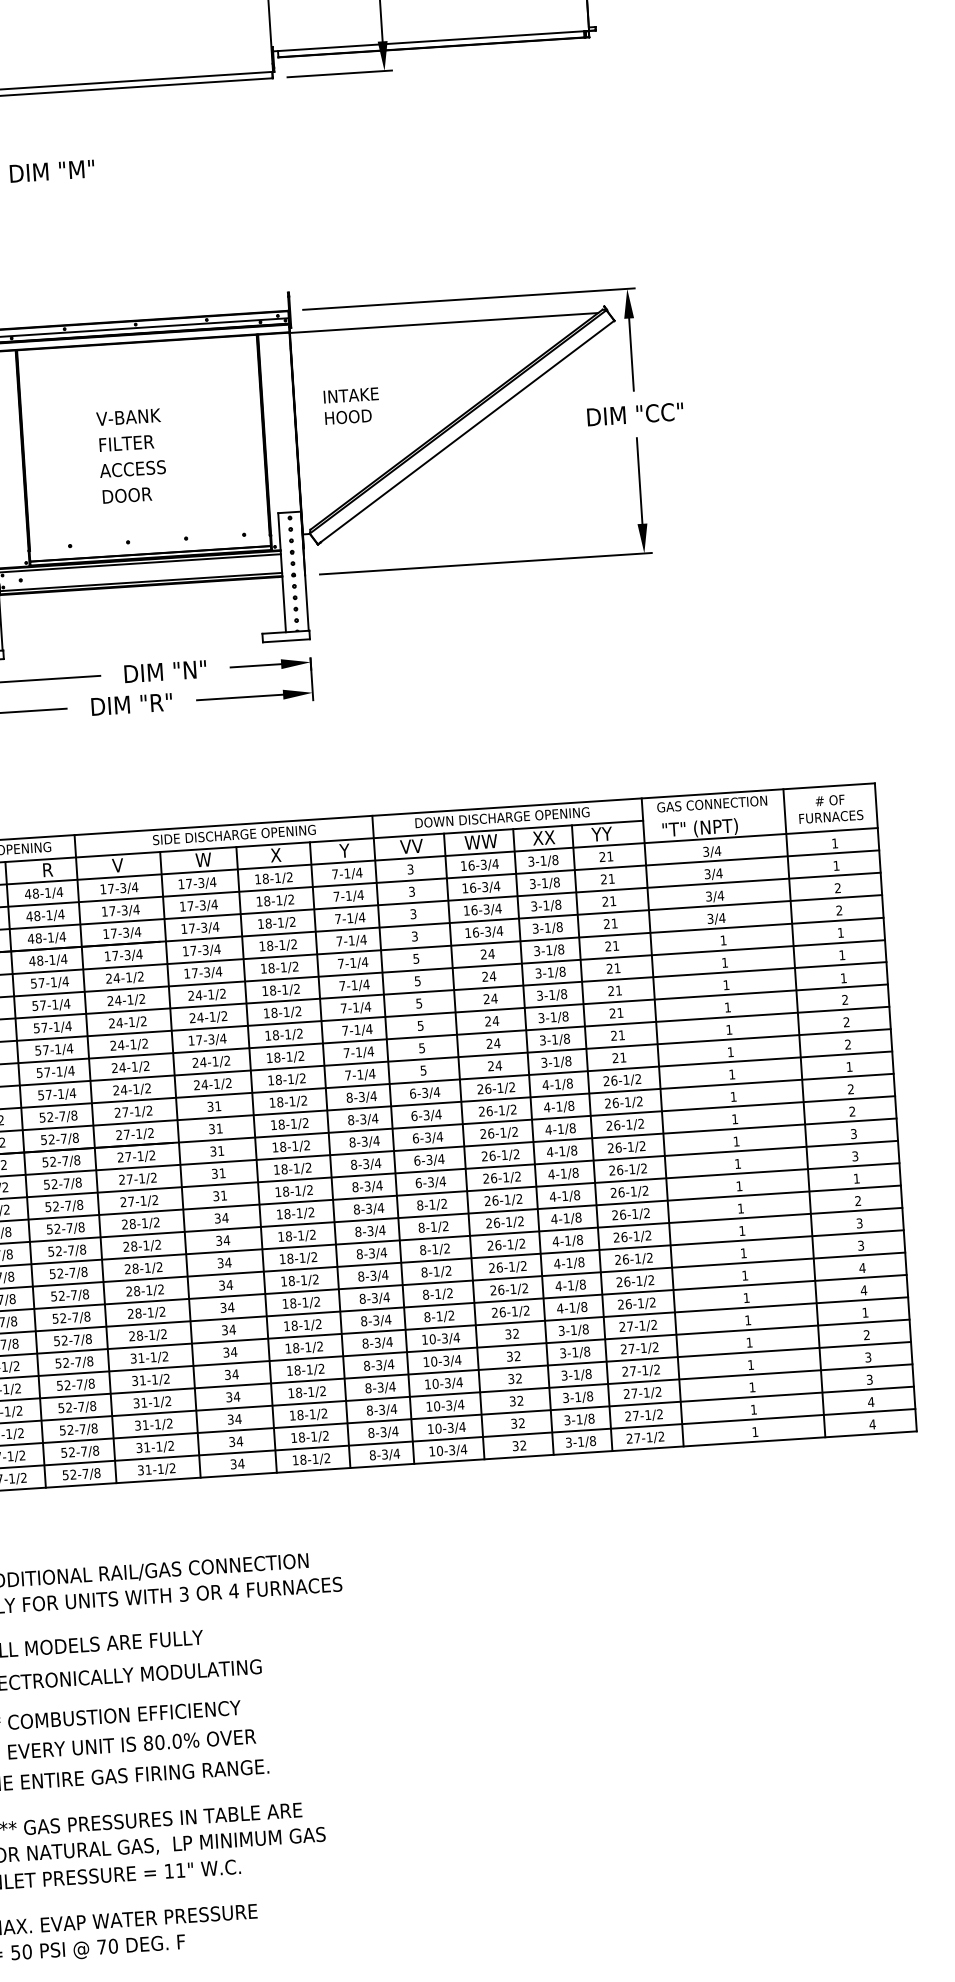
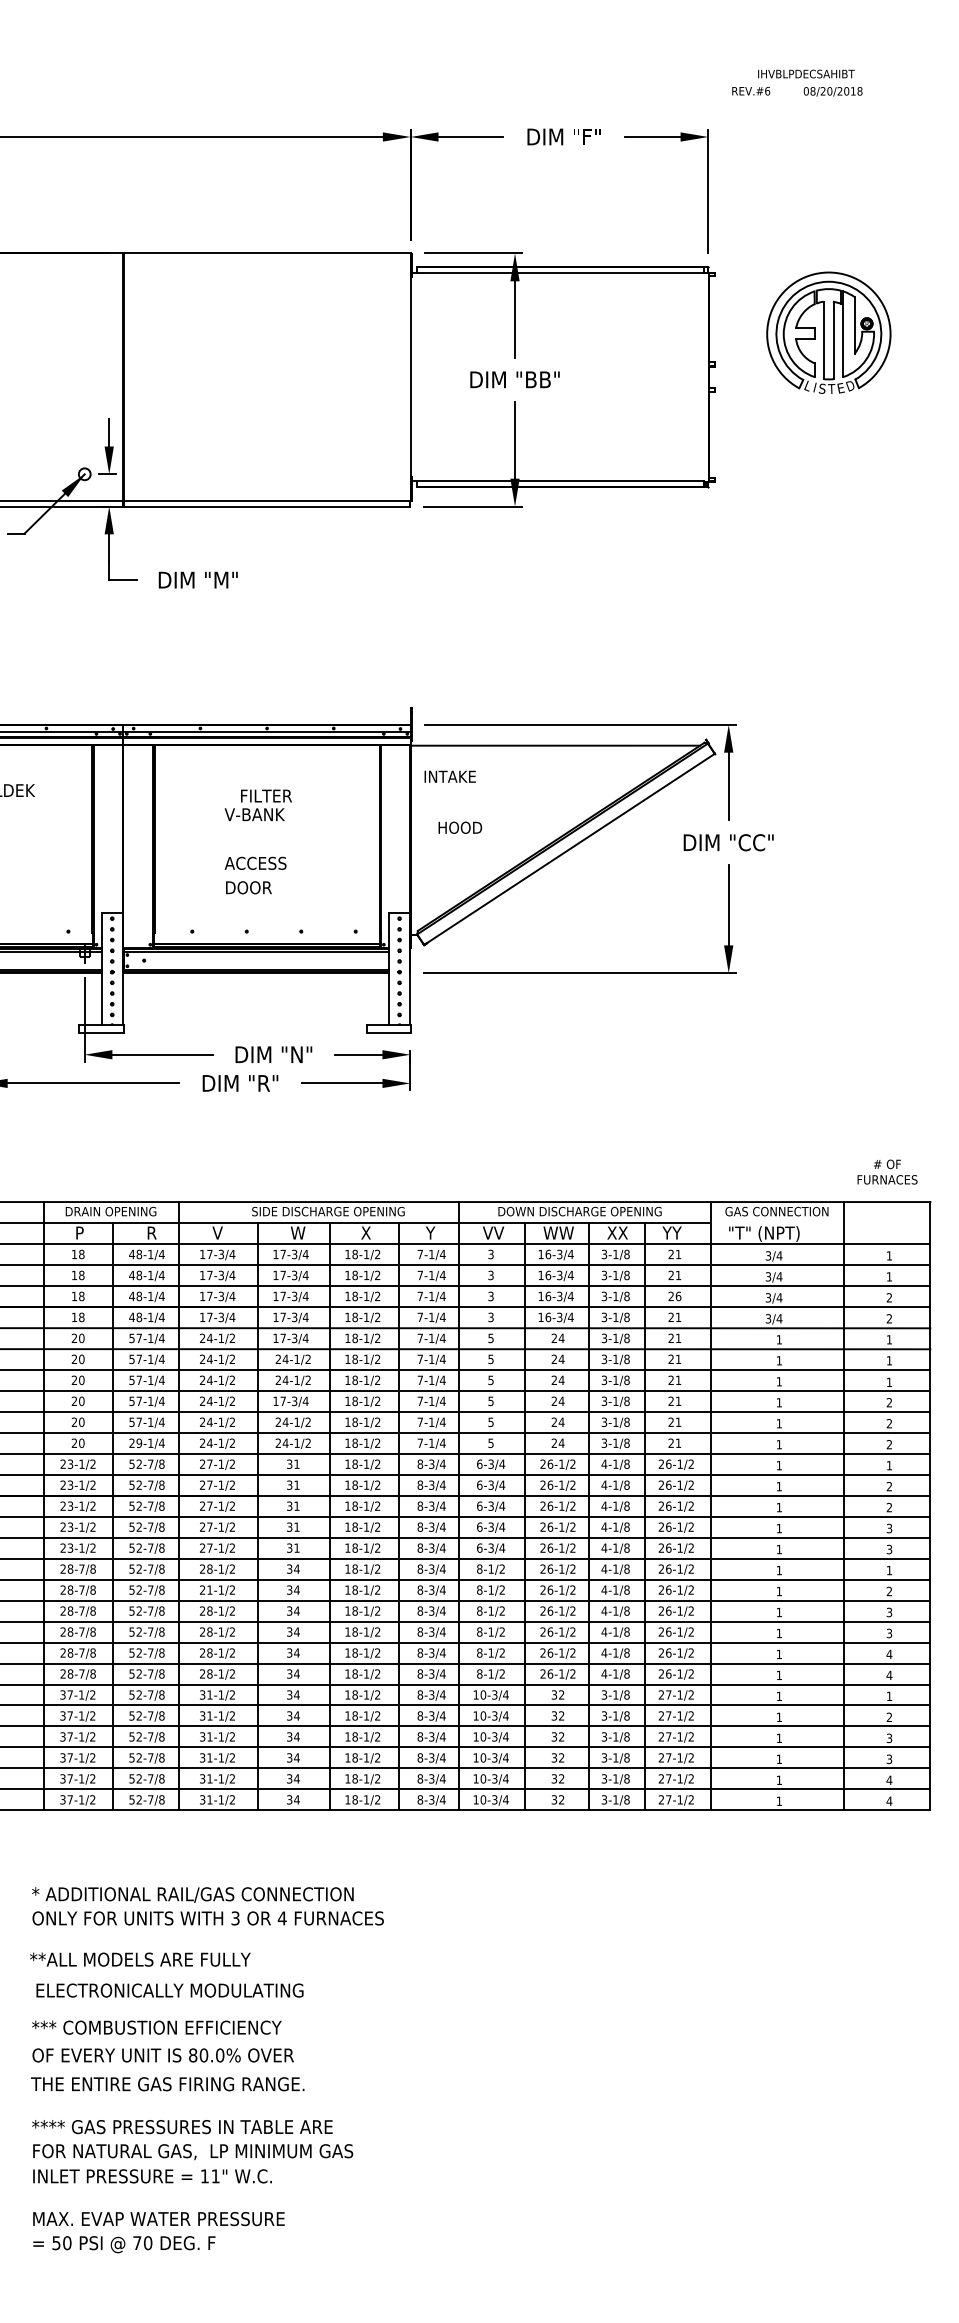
text: (350, 395) -> (449, 776), moved
text: (126, 442) -> (266, 795), moved
text: (830, 808) -> (887, 1171), moved
text: (613, 901) -> (678, 1296), 21 -> 26
text: (44, 1094) -> (135, 1442), 57-1/4 -> 29-1/4
text: (133, 1245) -> (209, 1589), 28-1/2 -> 21-1/2

